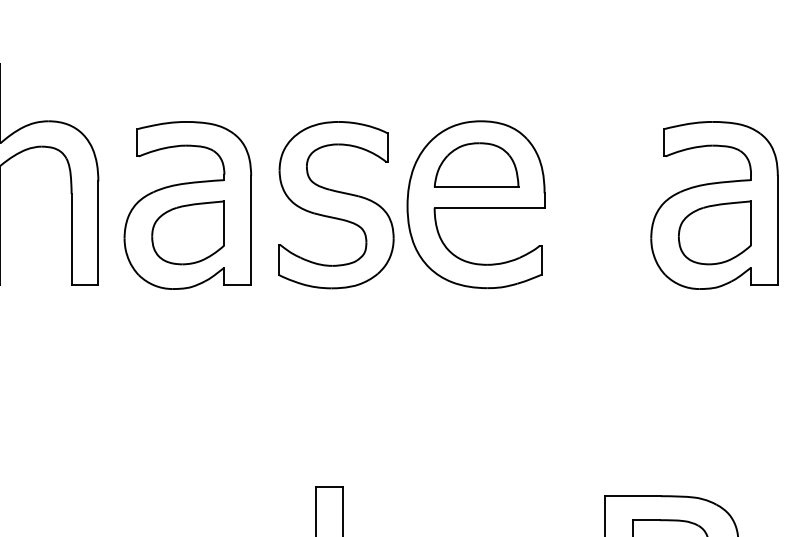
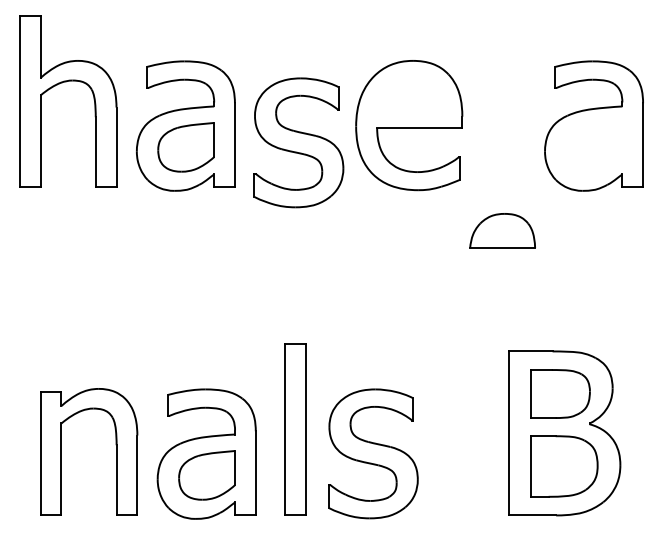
part: (476, 164) -> (502, 230), moved
part: (335, 204) -> (298, 142), moved
part: (713, 233) -> (593, 147), removed

